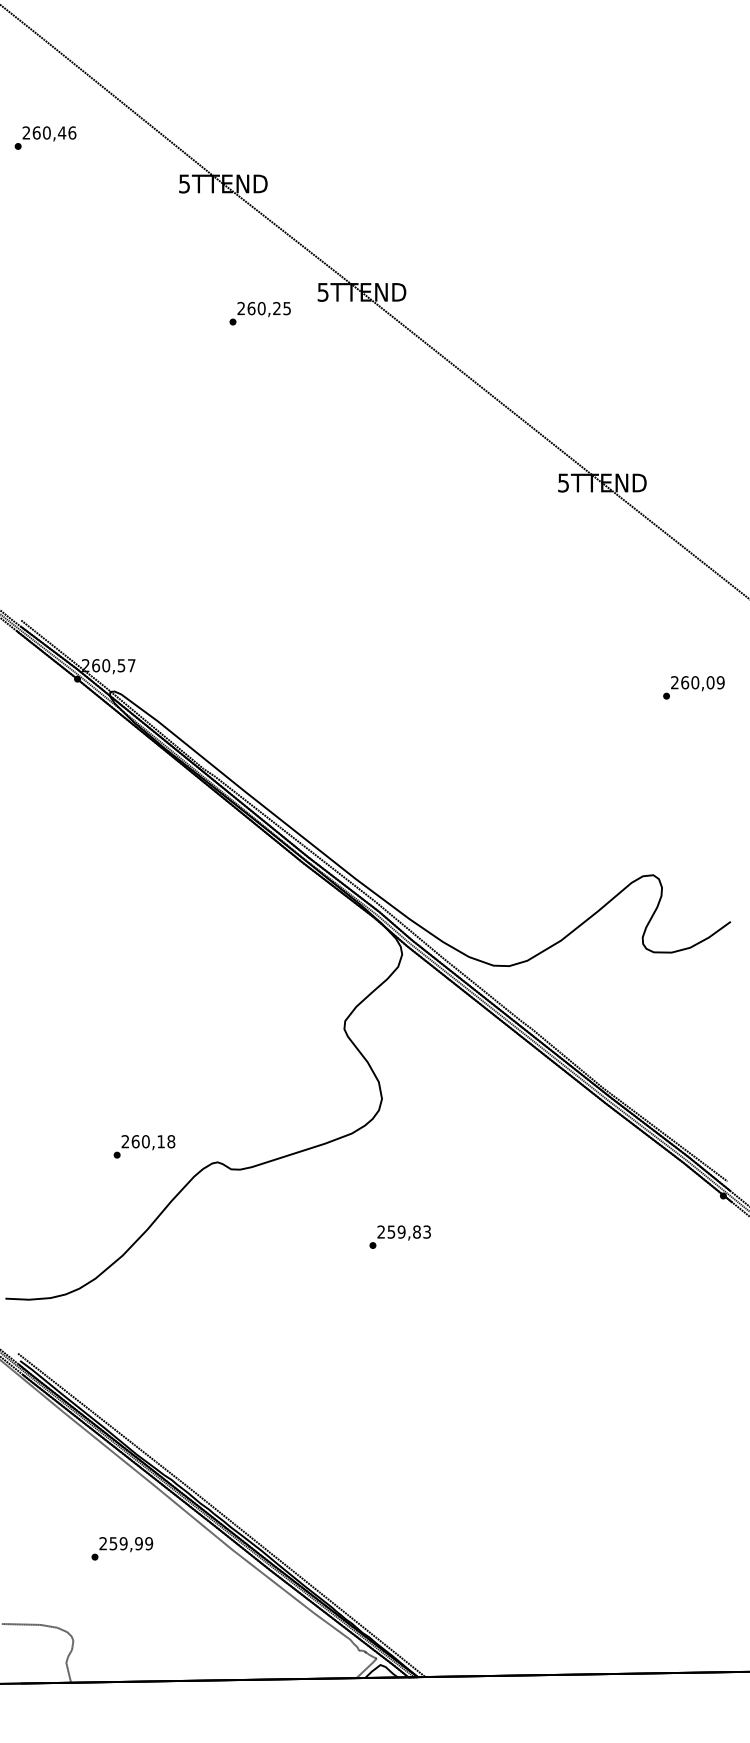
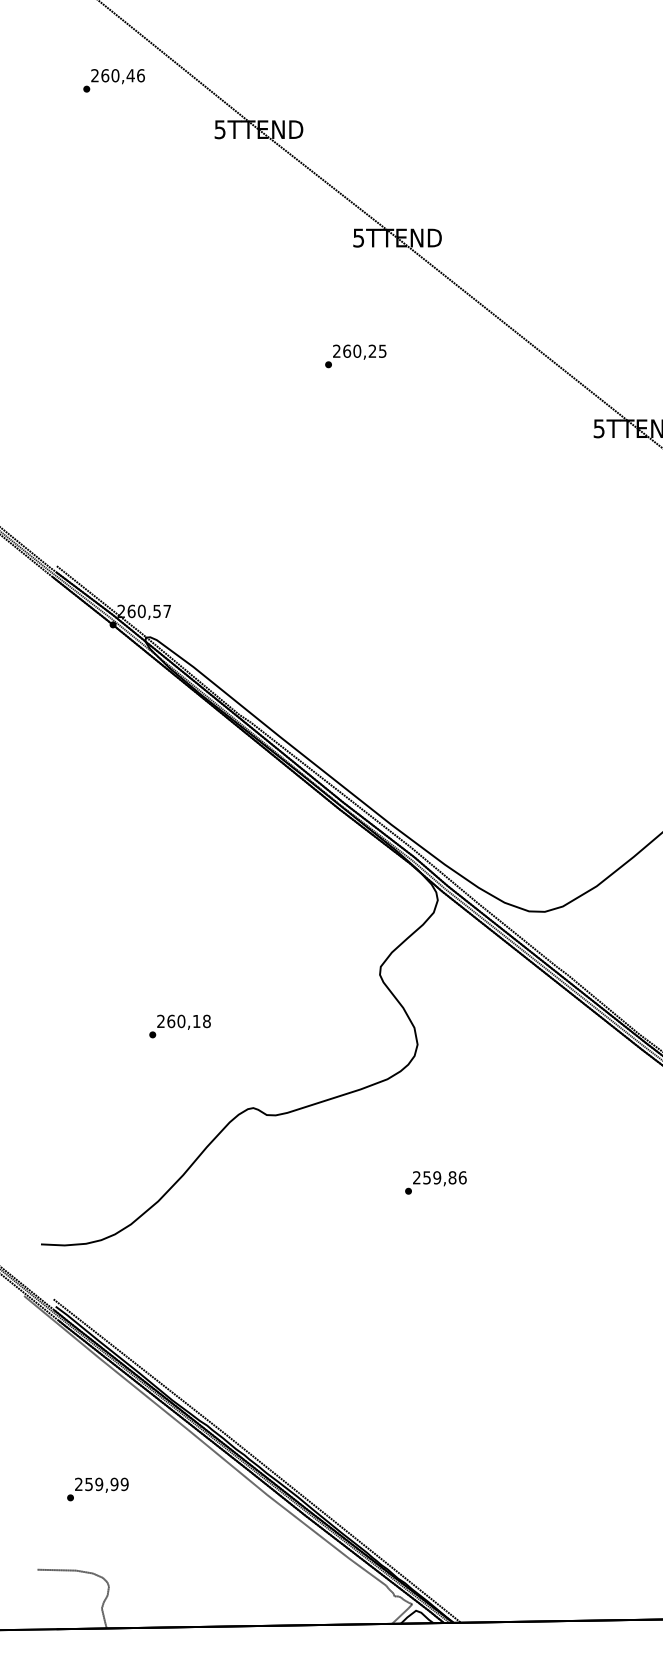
text: (45, 137) -> (114, 80), moved
text: (259, 313) -> (355, 356), moved
text: (144, 1146) -> (180, 1026), moved
text: (427, 1231) -> (463, 1177), 259,83 -> 259,86
text: (122, 1548) -> (98, 1489), moved

